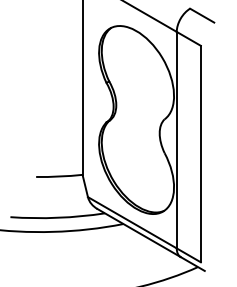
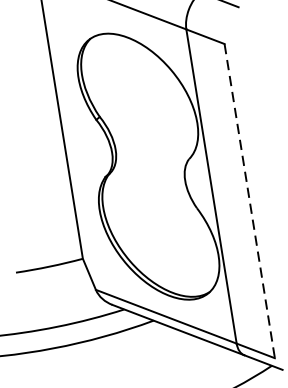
line: (200, 154) -> (249, 201), solid -> dashed

